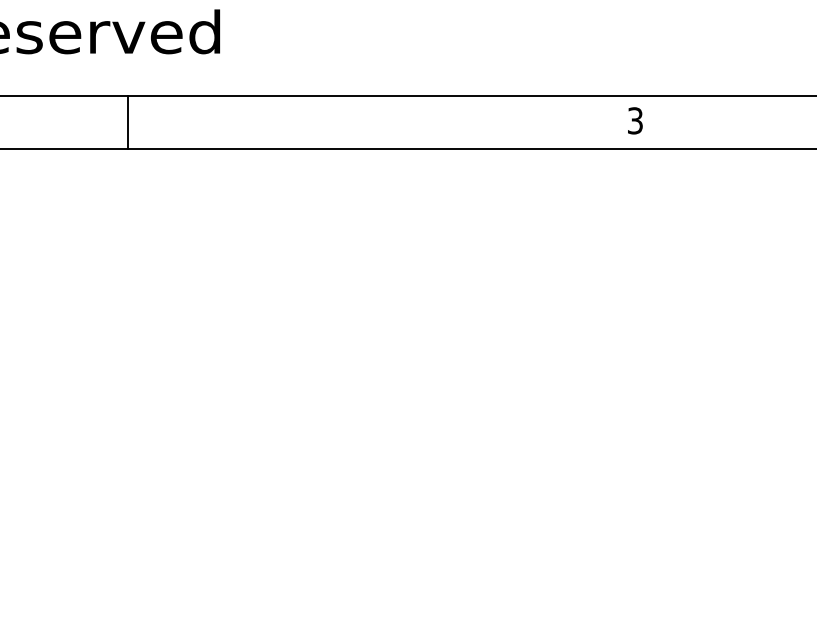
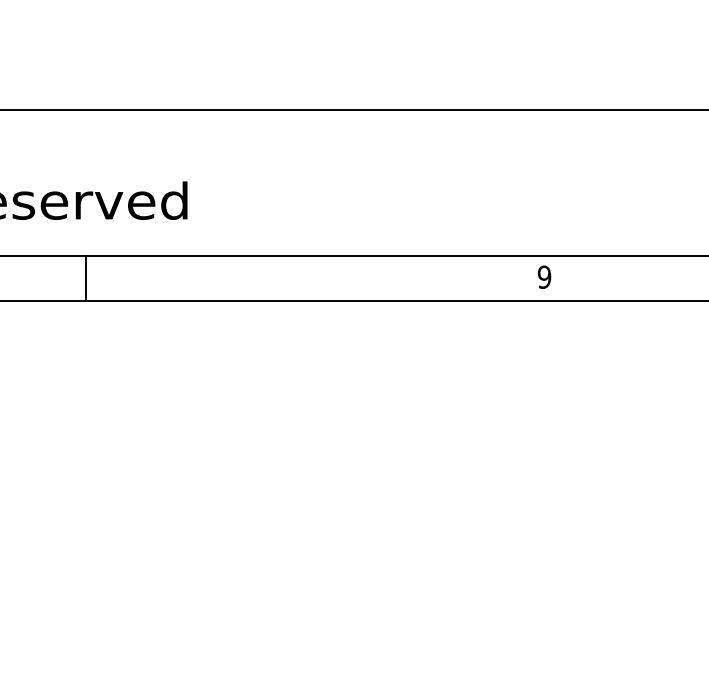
text: (635, 120) -> (544, 276), 3 -> 9
line: (127, 122) -> (85, 278), moved

